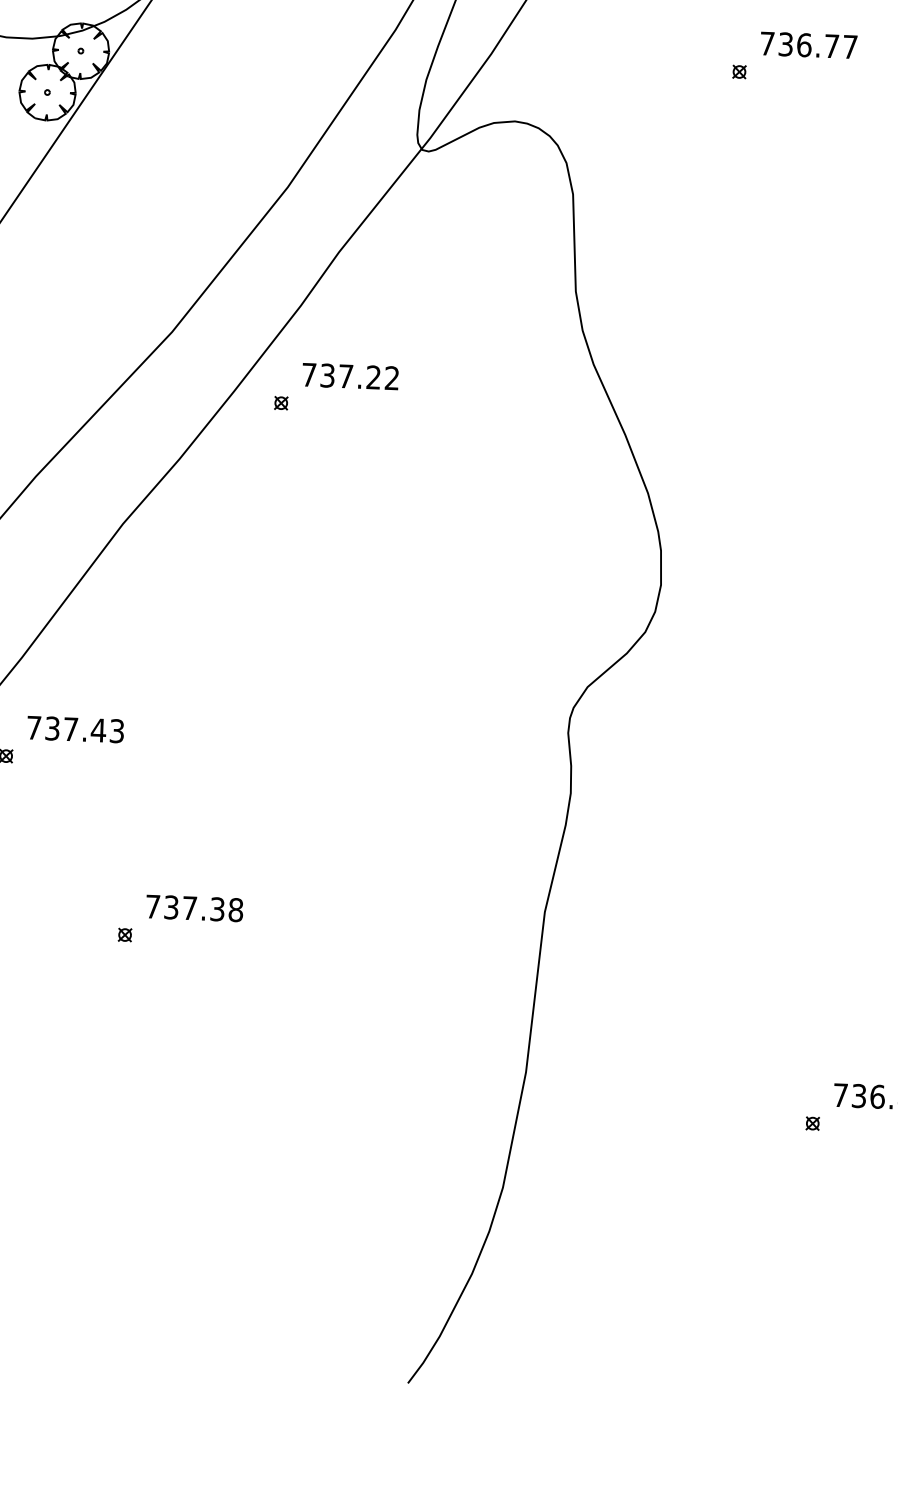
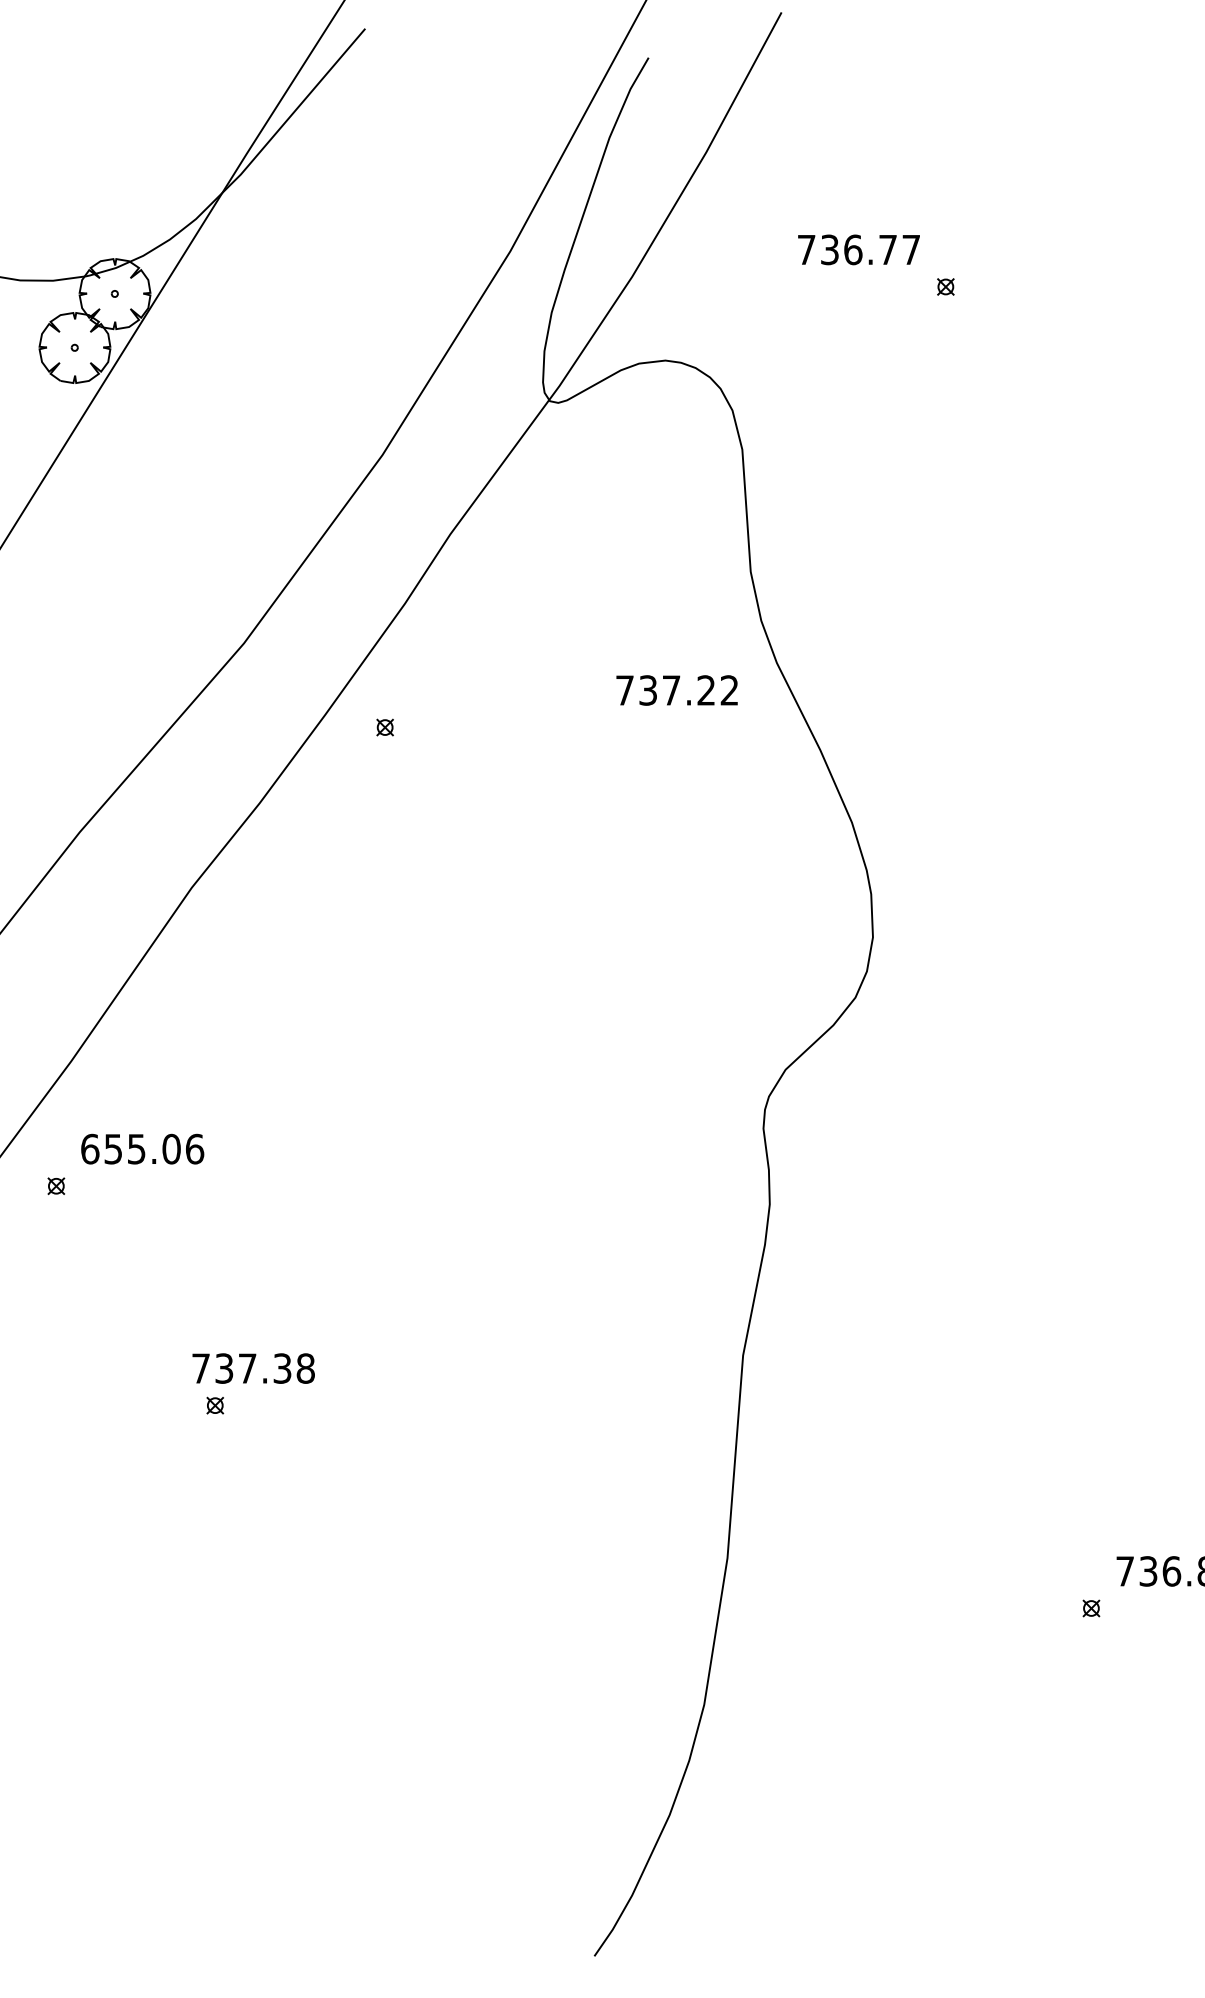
text: (808, 45) -> (858, 249), moved
text: (350, 376) -> (676, 690), moved
text: (75, 729) -> (142, 1148), 737.43 -> 655.06
text: (194, 908) -> (253, 1368), moved

